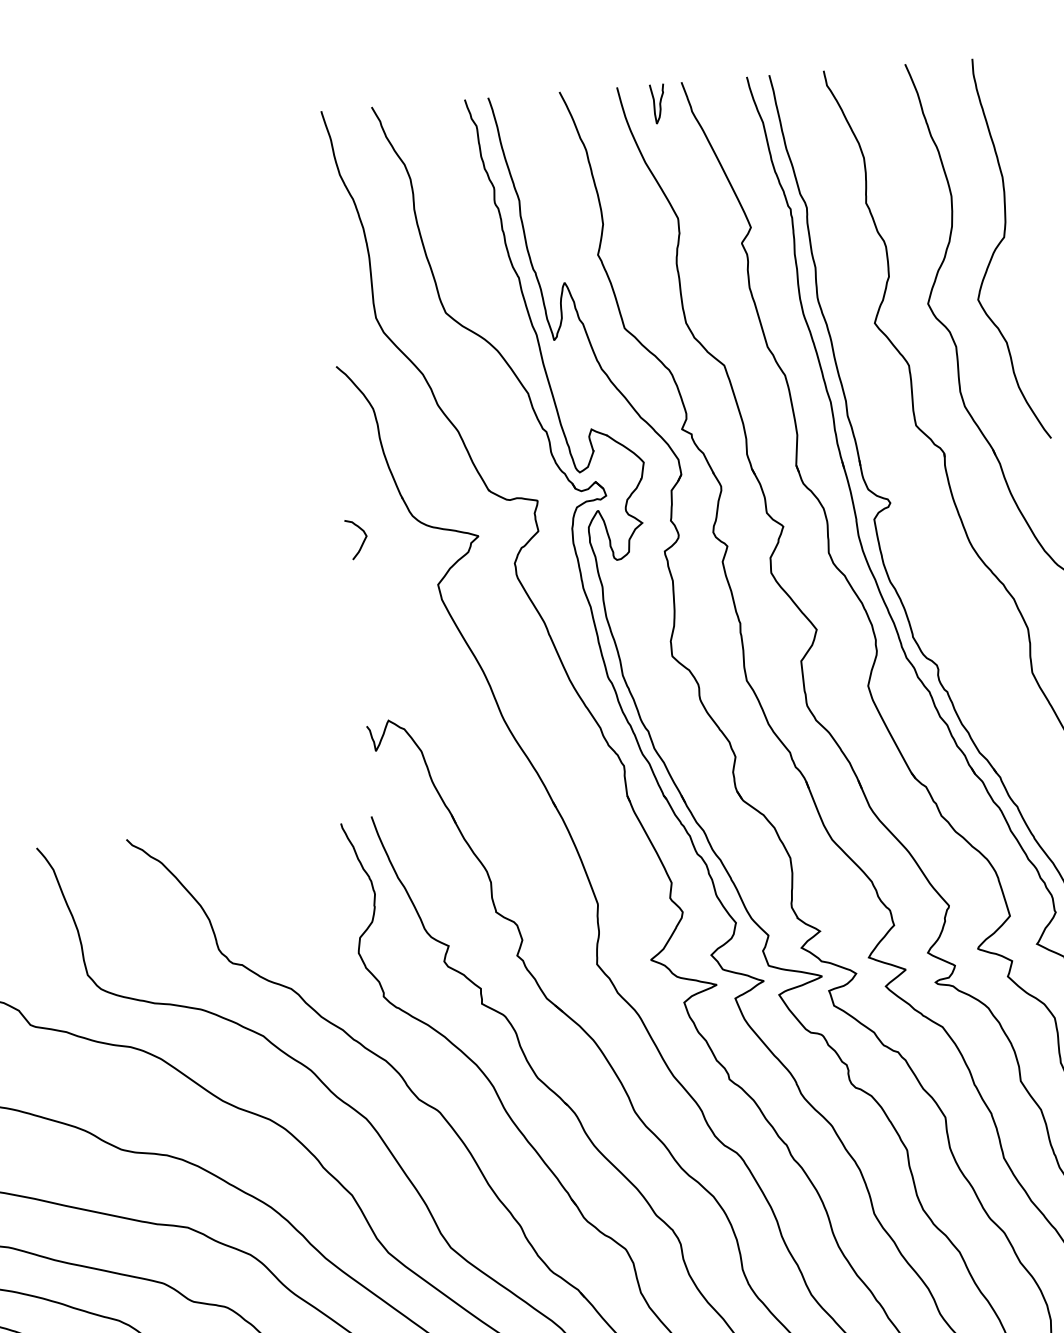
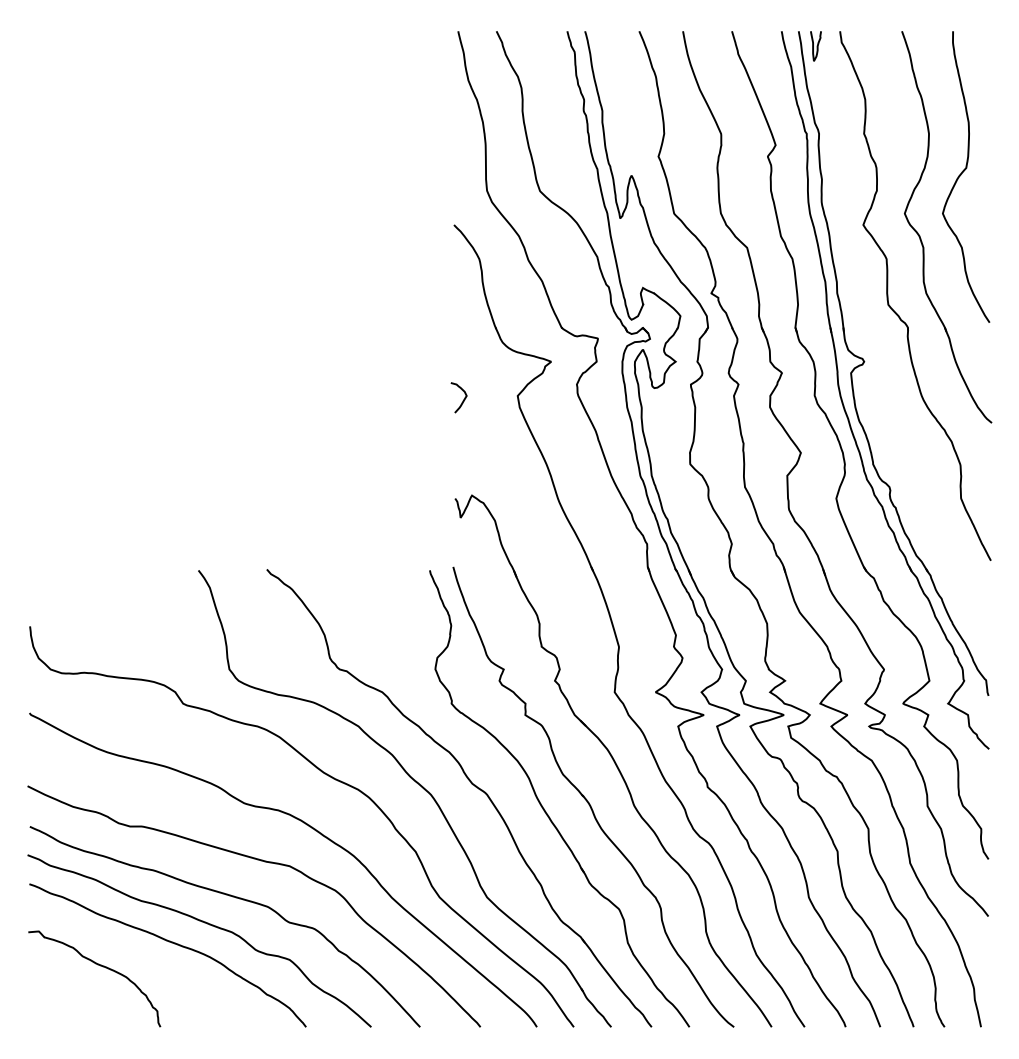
curve: (658, 104) -> (816, 46), moved
curve: (361, 542) -> (462, 400), moved

